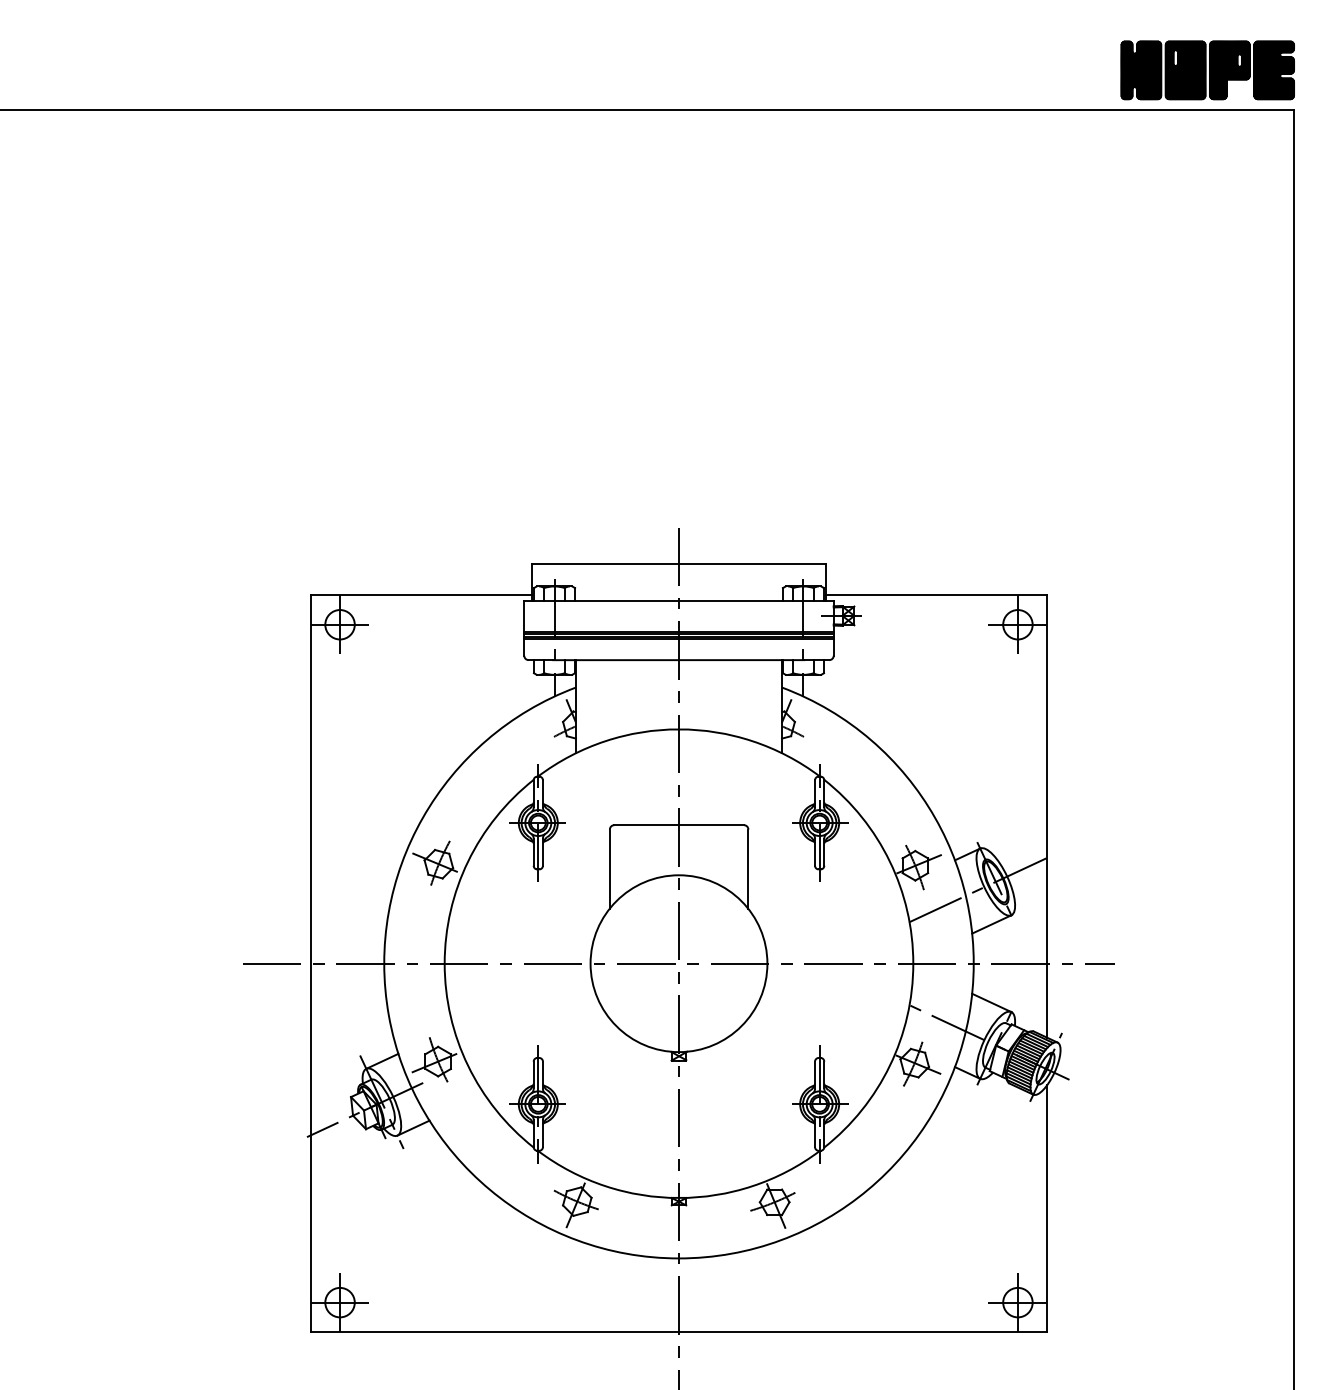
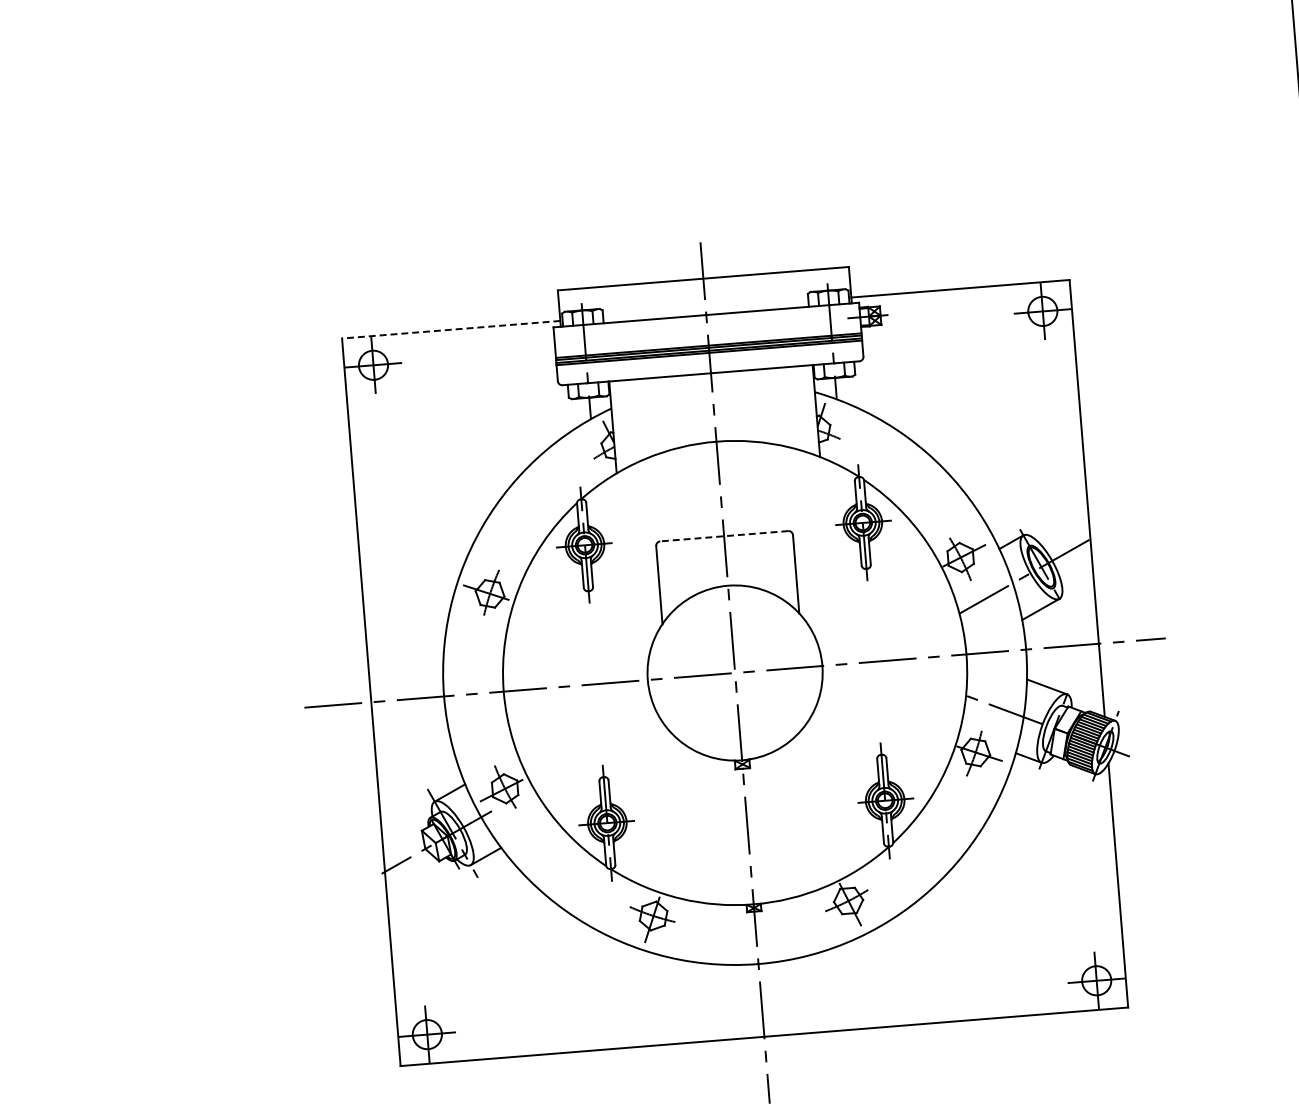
line: (421, 595) -> (451, 329), solid -> dashed
line: (679, 825) -> (724, 536), solid -> dashed

